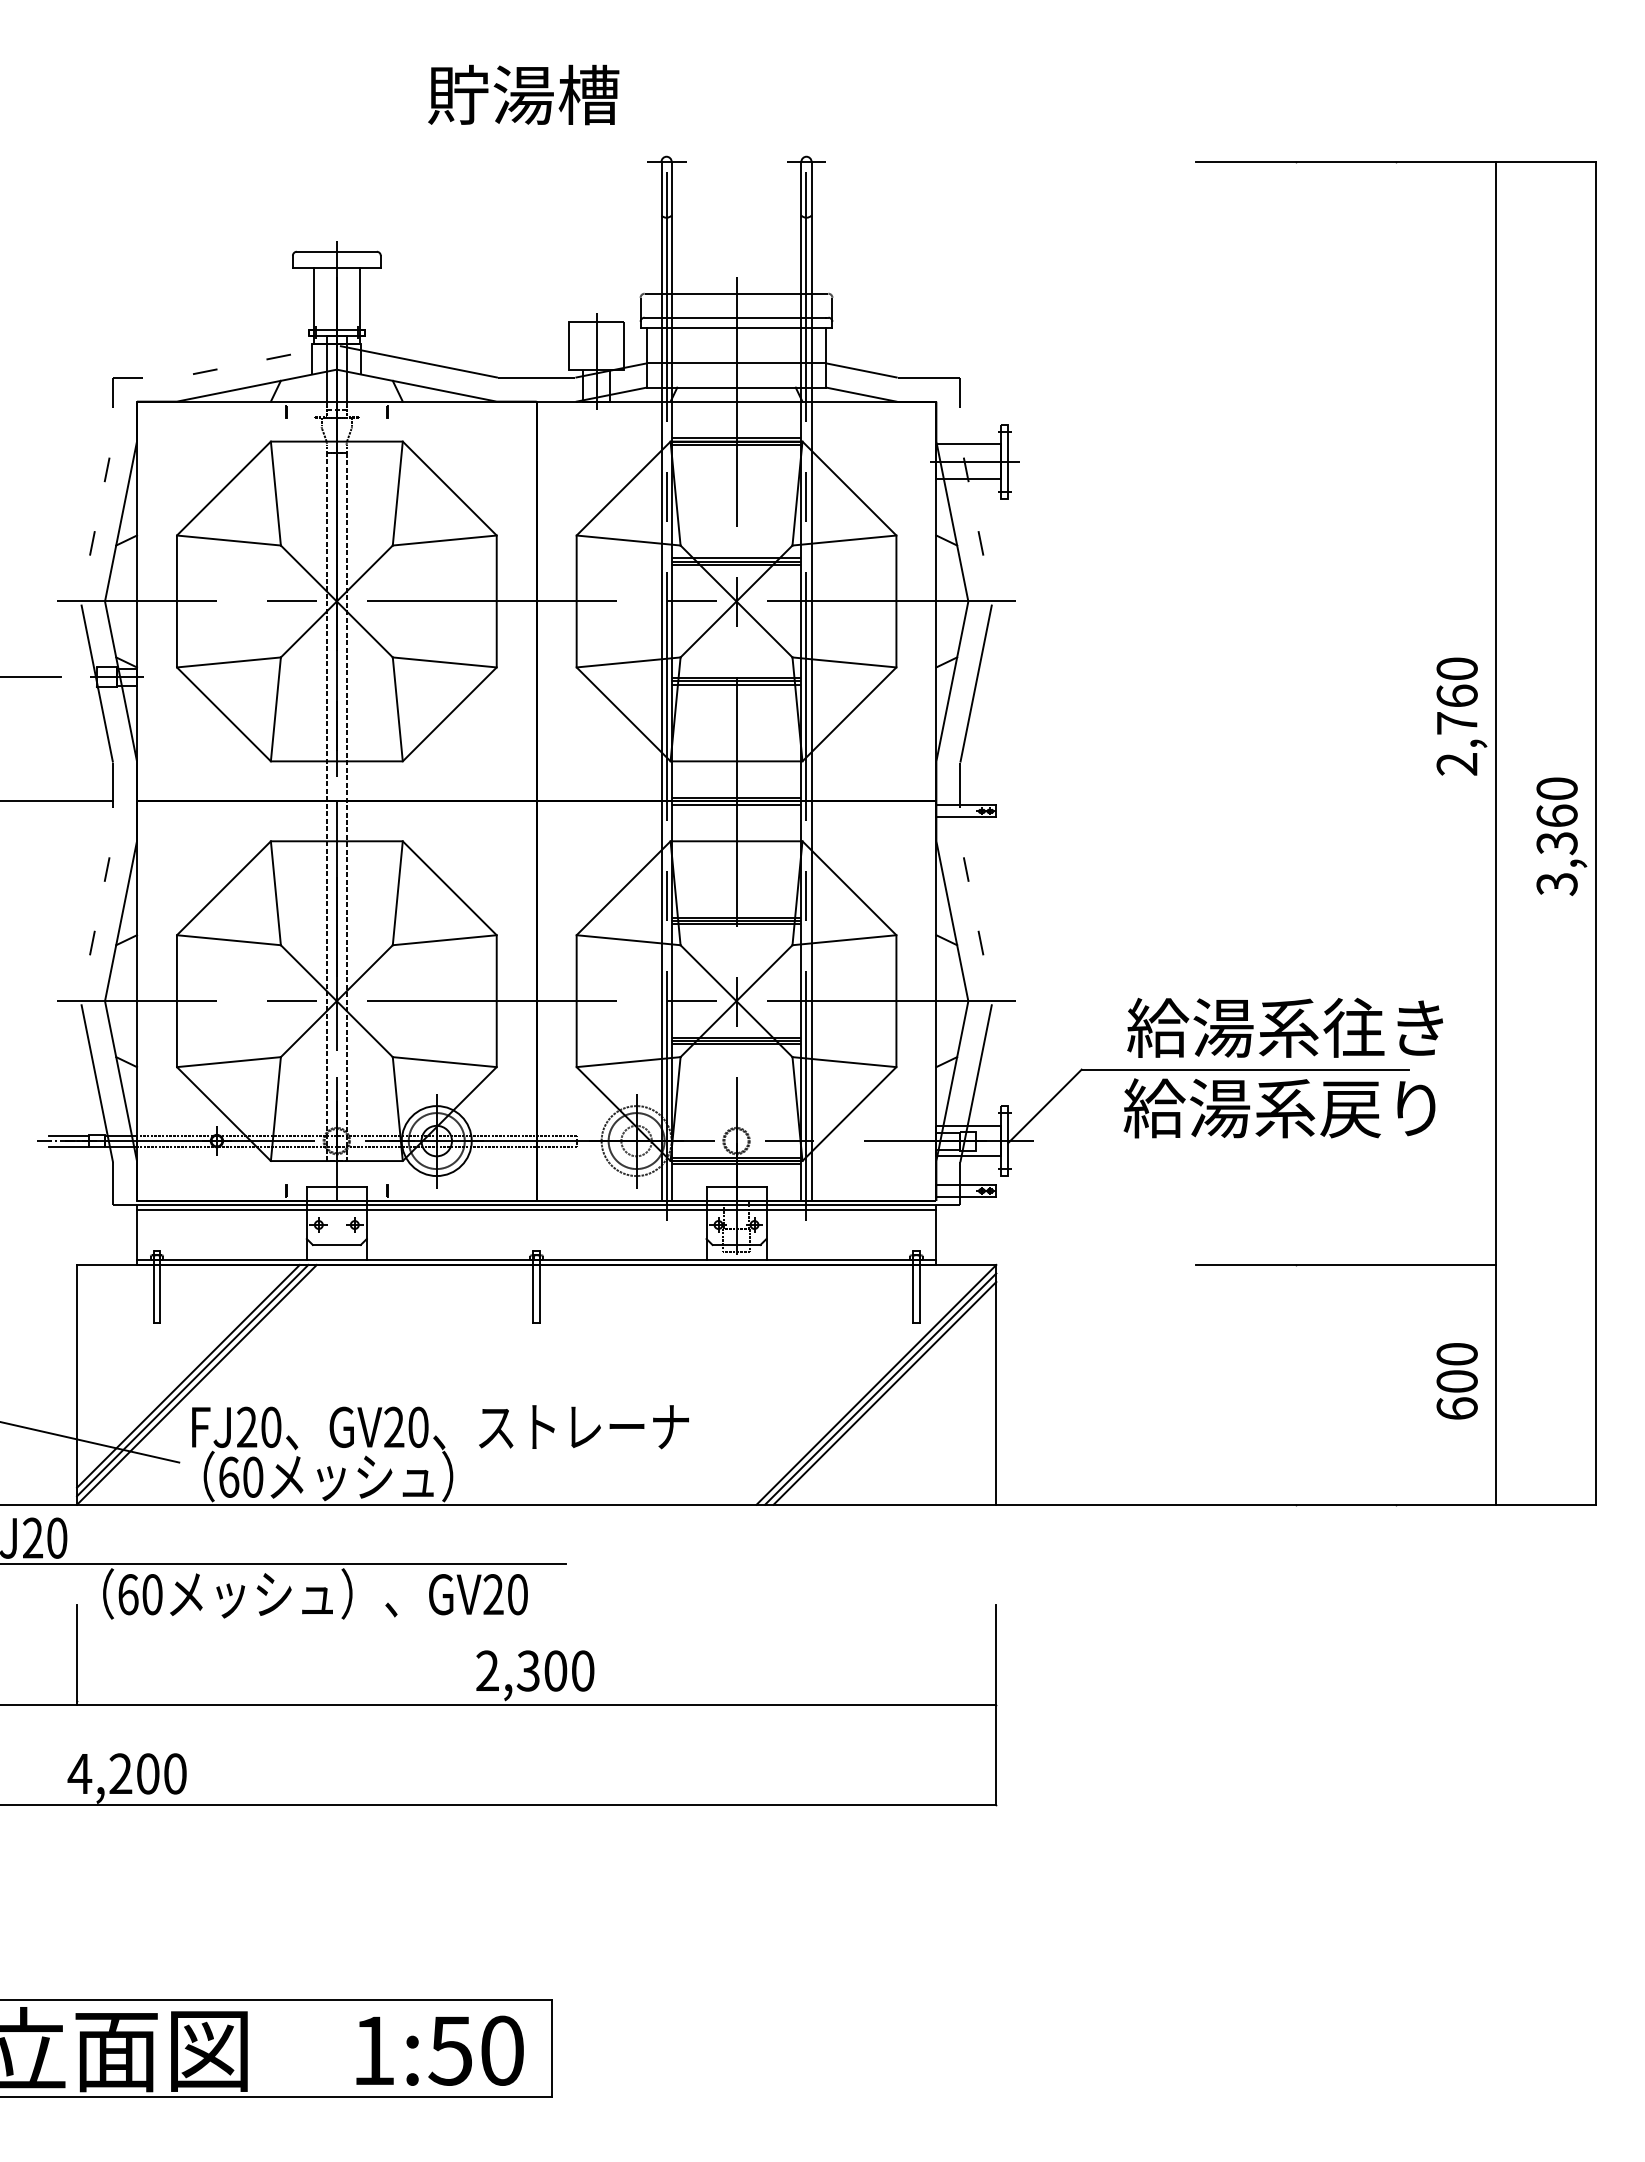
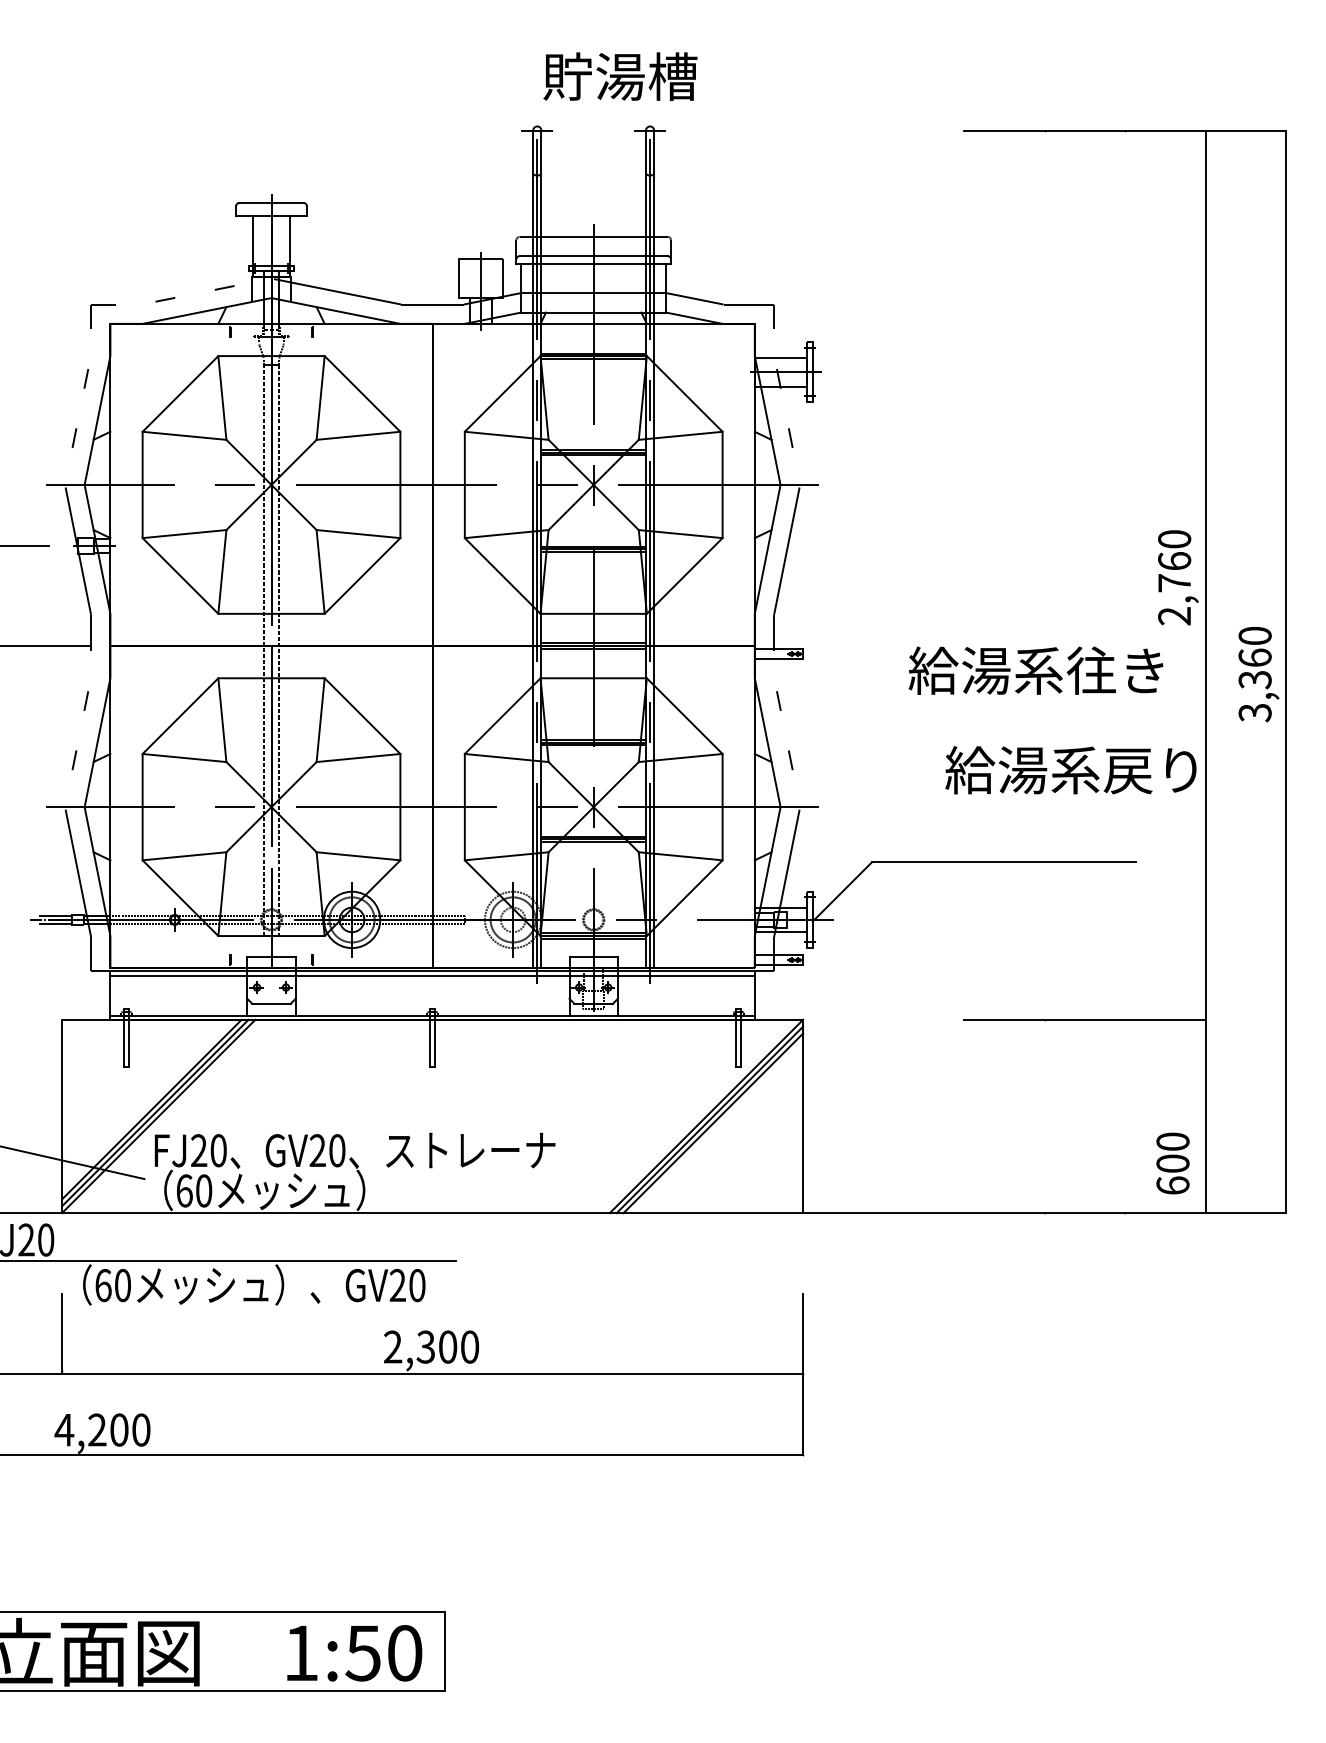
text: (523, 94) -> (620, 76), moved
text: (1285, 1027) -> (1036, 670), moved
text: (1279, 1108) -> (1070, 770), moved
text: (1456, 1381) -> (1172, 1163), moved

